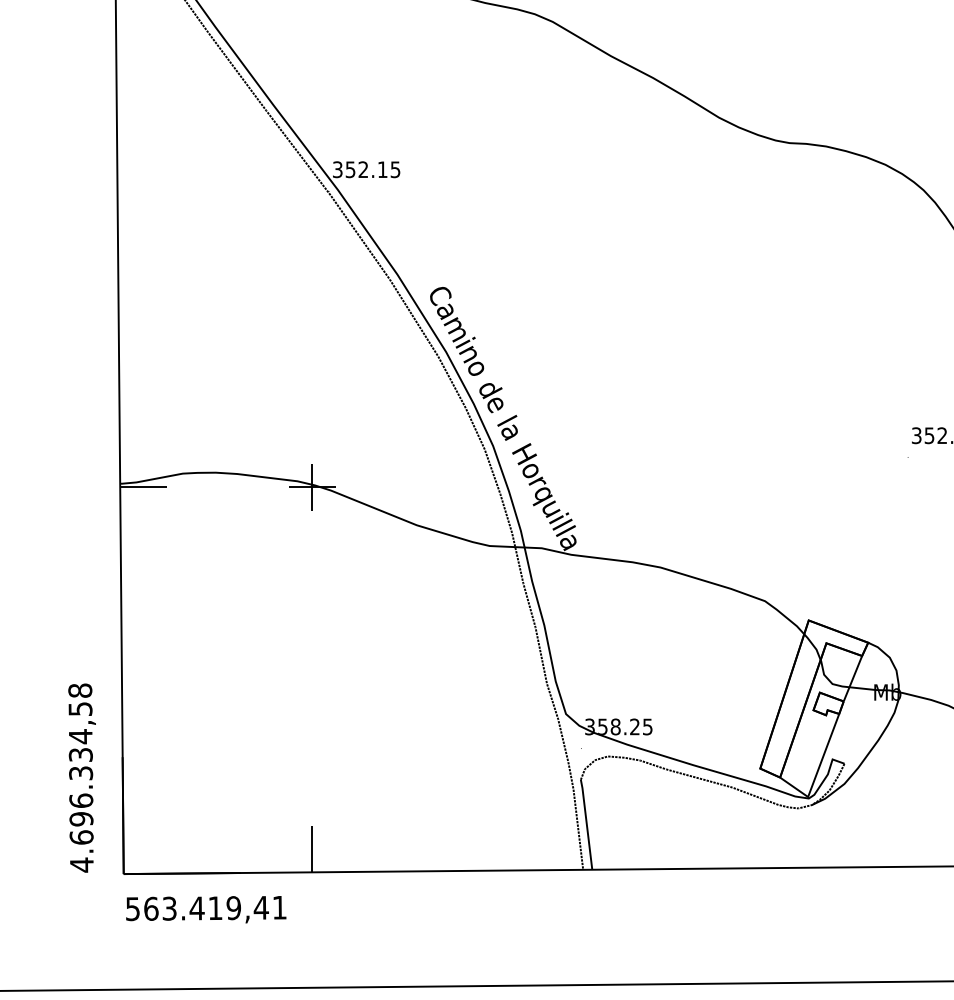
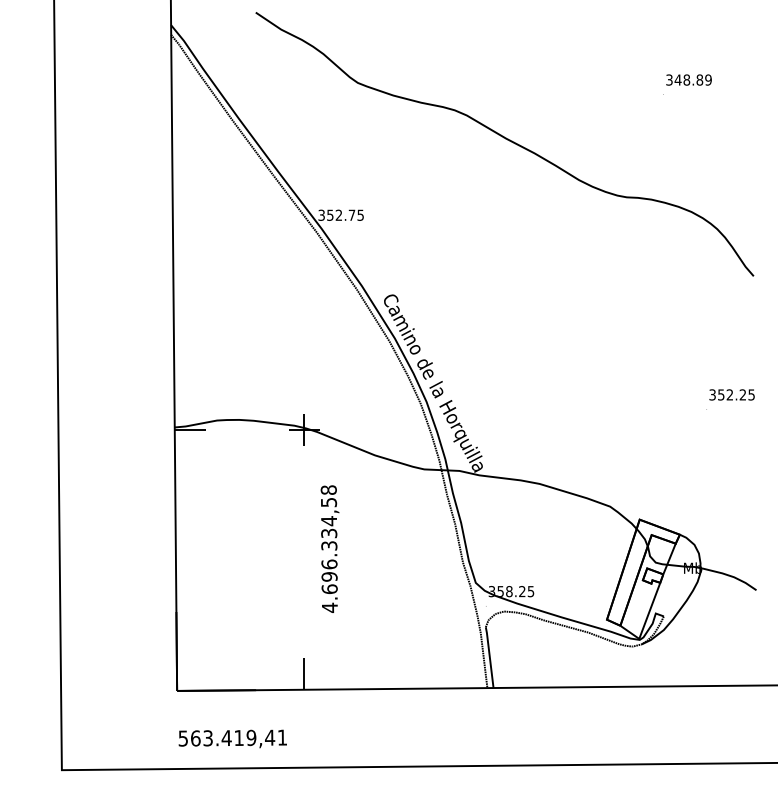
text: (381, 168) -> (351, 214), 352.15 -> 352.75
text: (81, 777) -> (329, 548), moved
text: (205, 908) -> (232, 738), moved

